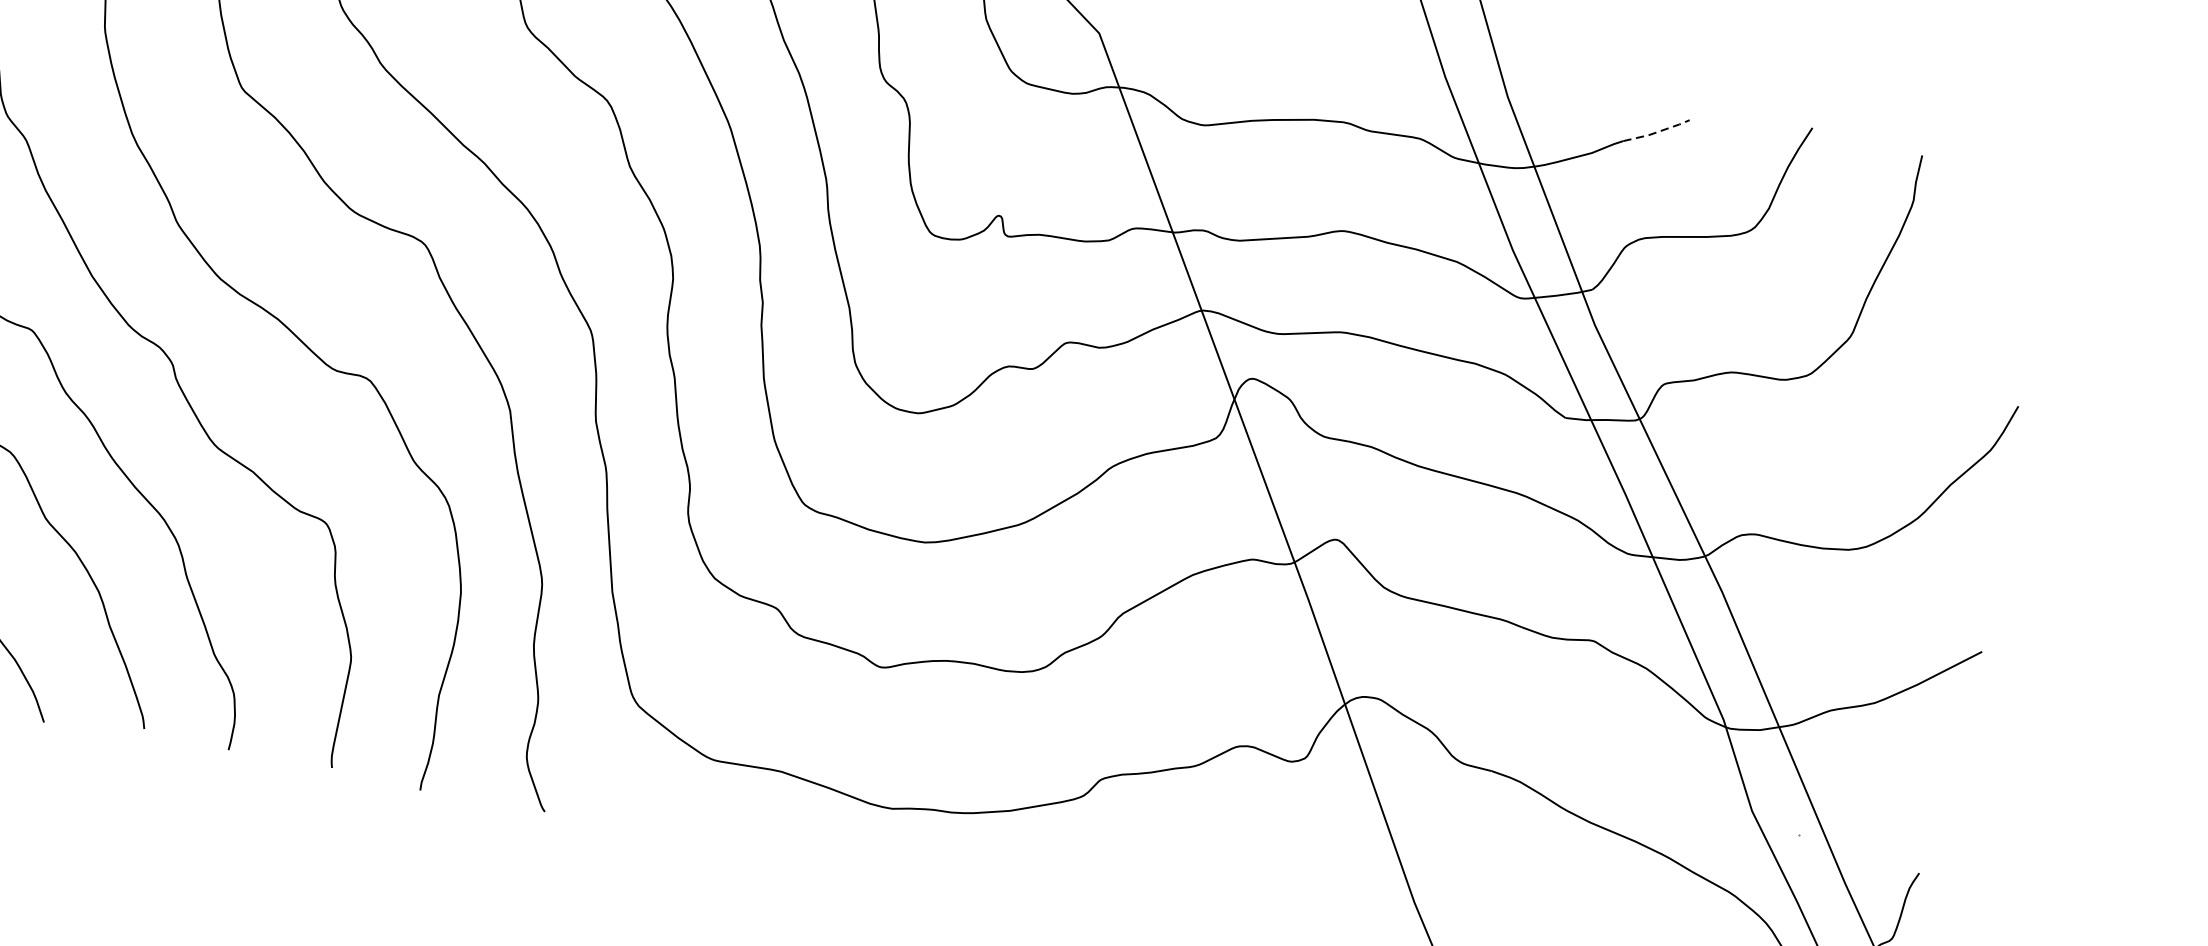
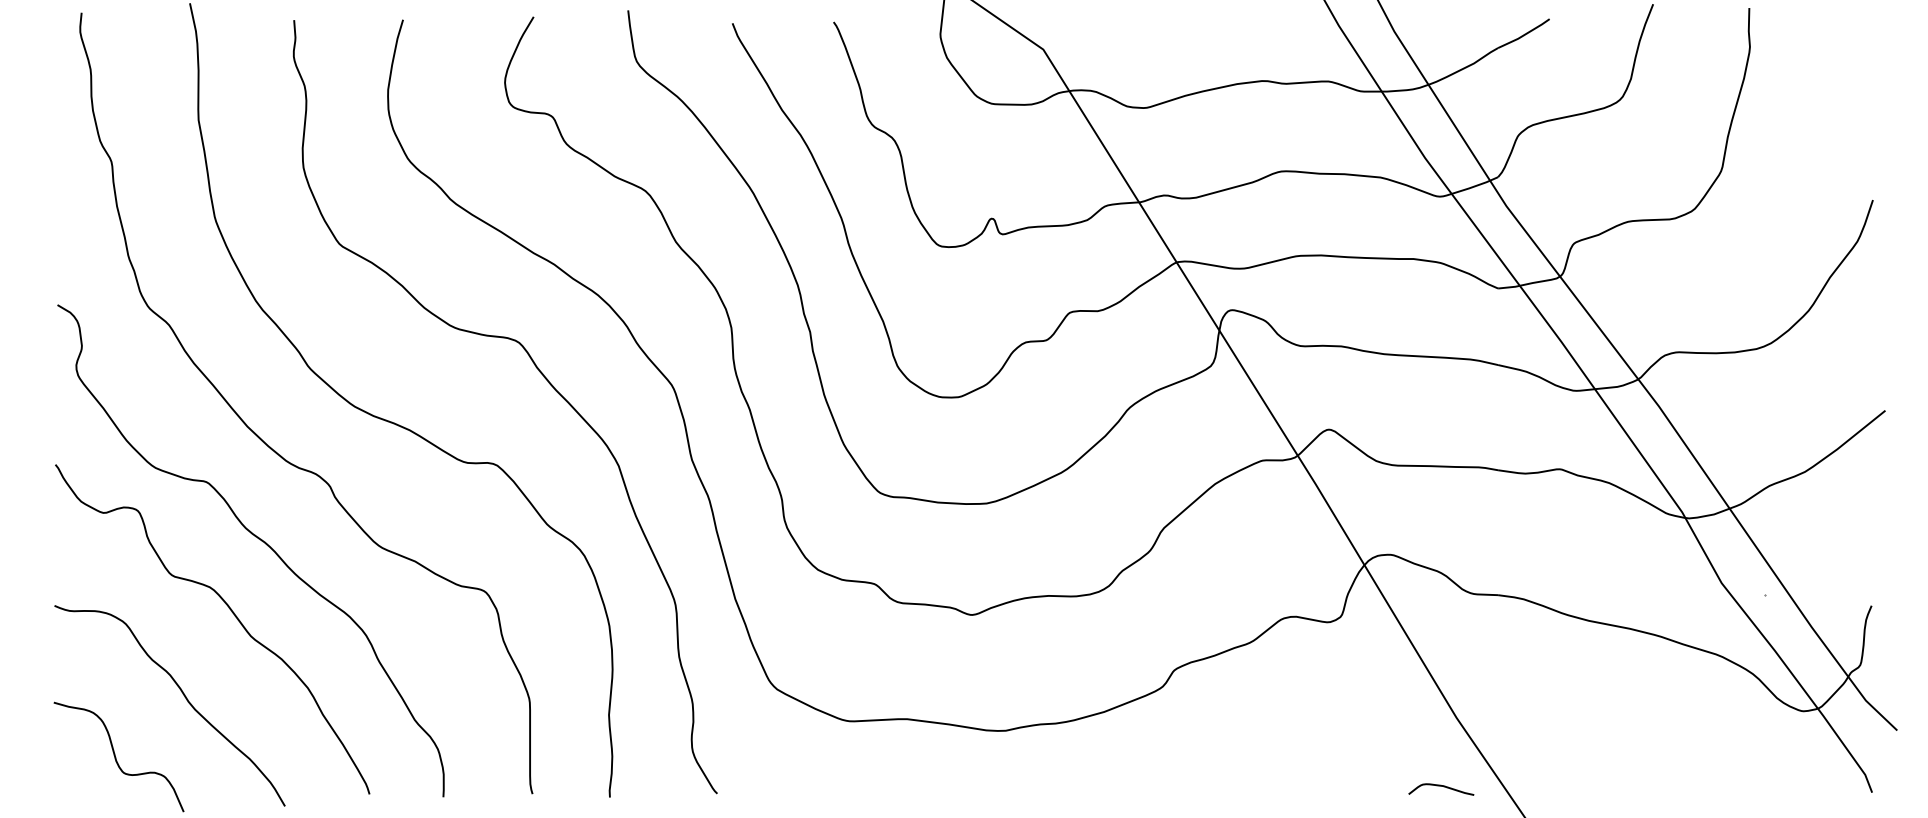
line: (1657, 131) -> (1524, 34), dashed -> solid

